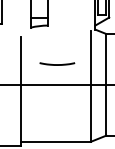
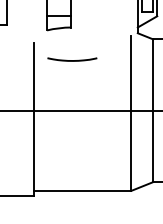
curve: (57, 64) -> (72, 60), moved

